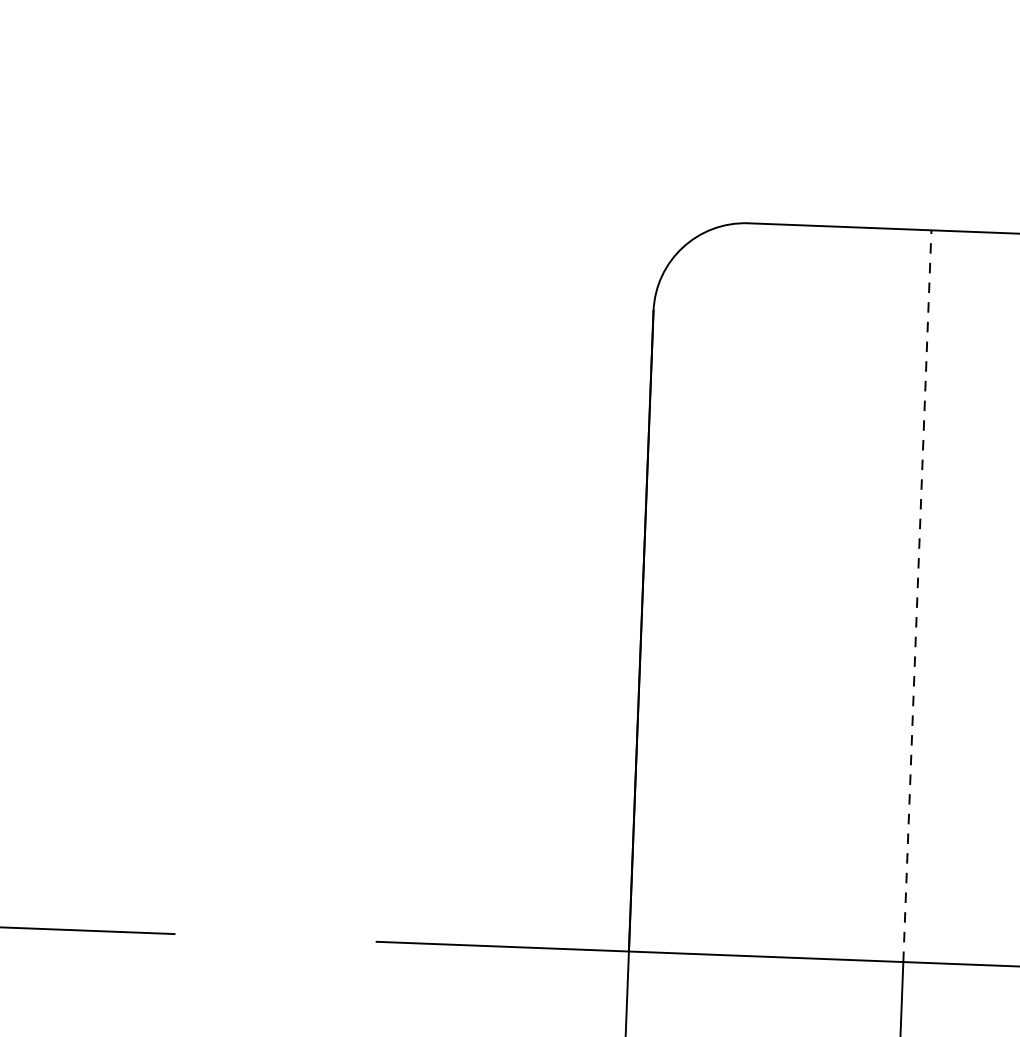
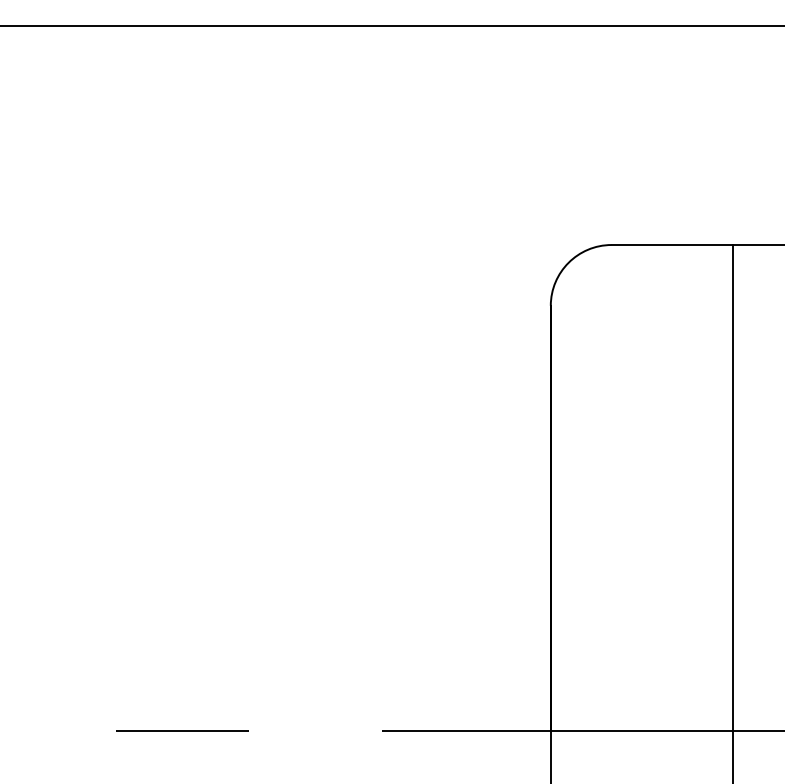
line: (917, 595) -> (733, 487), dashed -> solid

